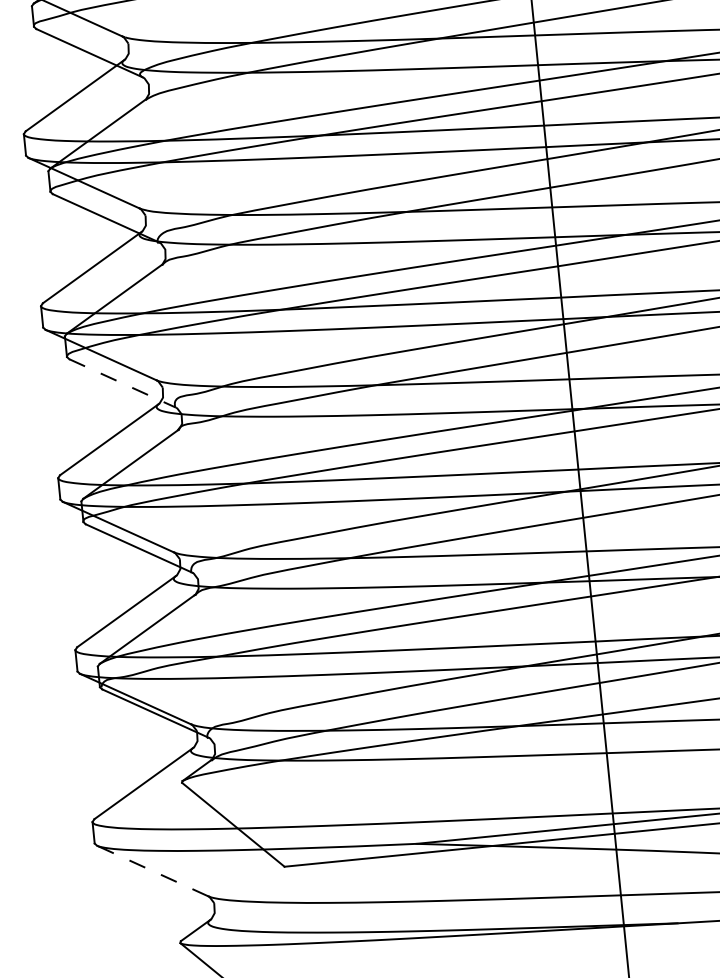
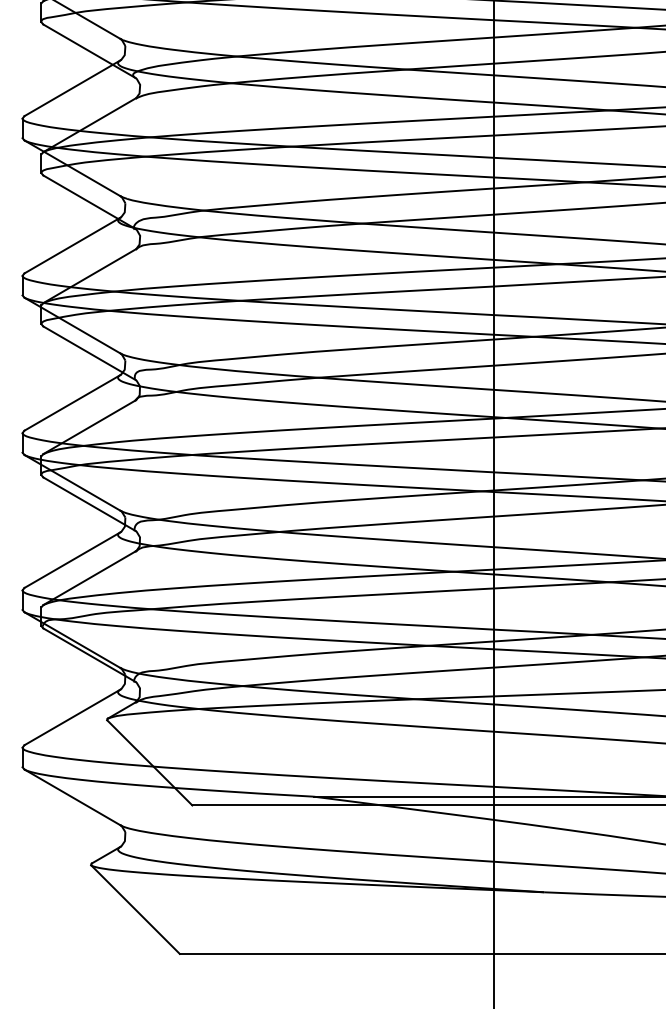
line: (122, 383) -> (89, 353), dashed -> solid
line: (152, 871) -> (72, 797), dashed -> solid

